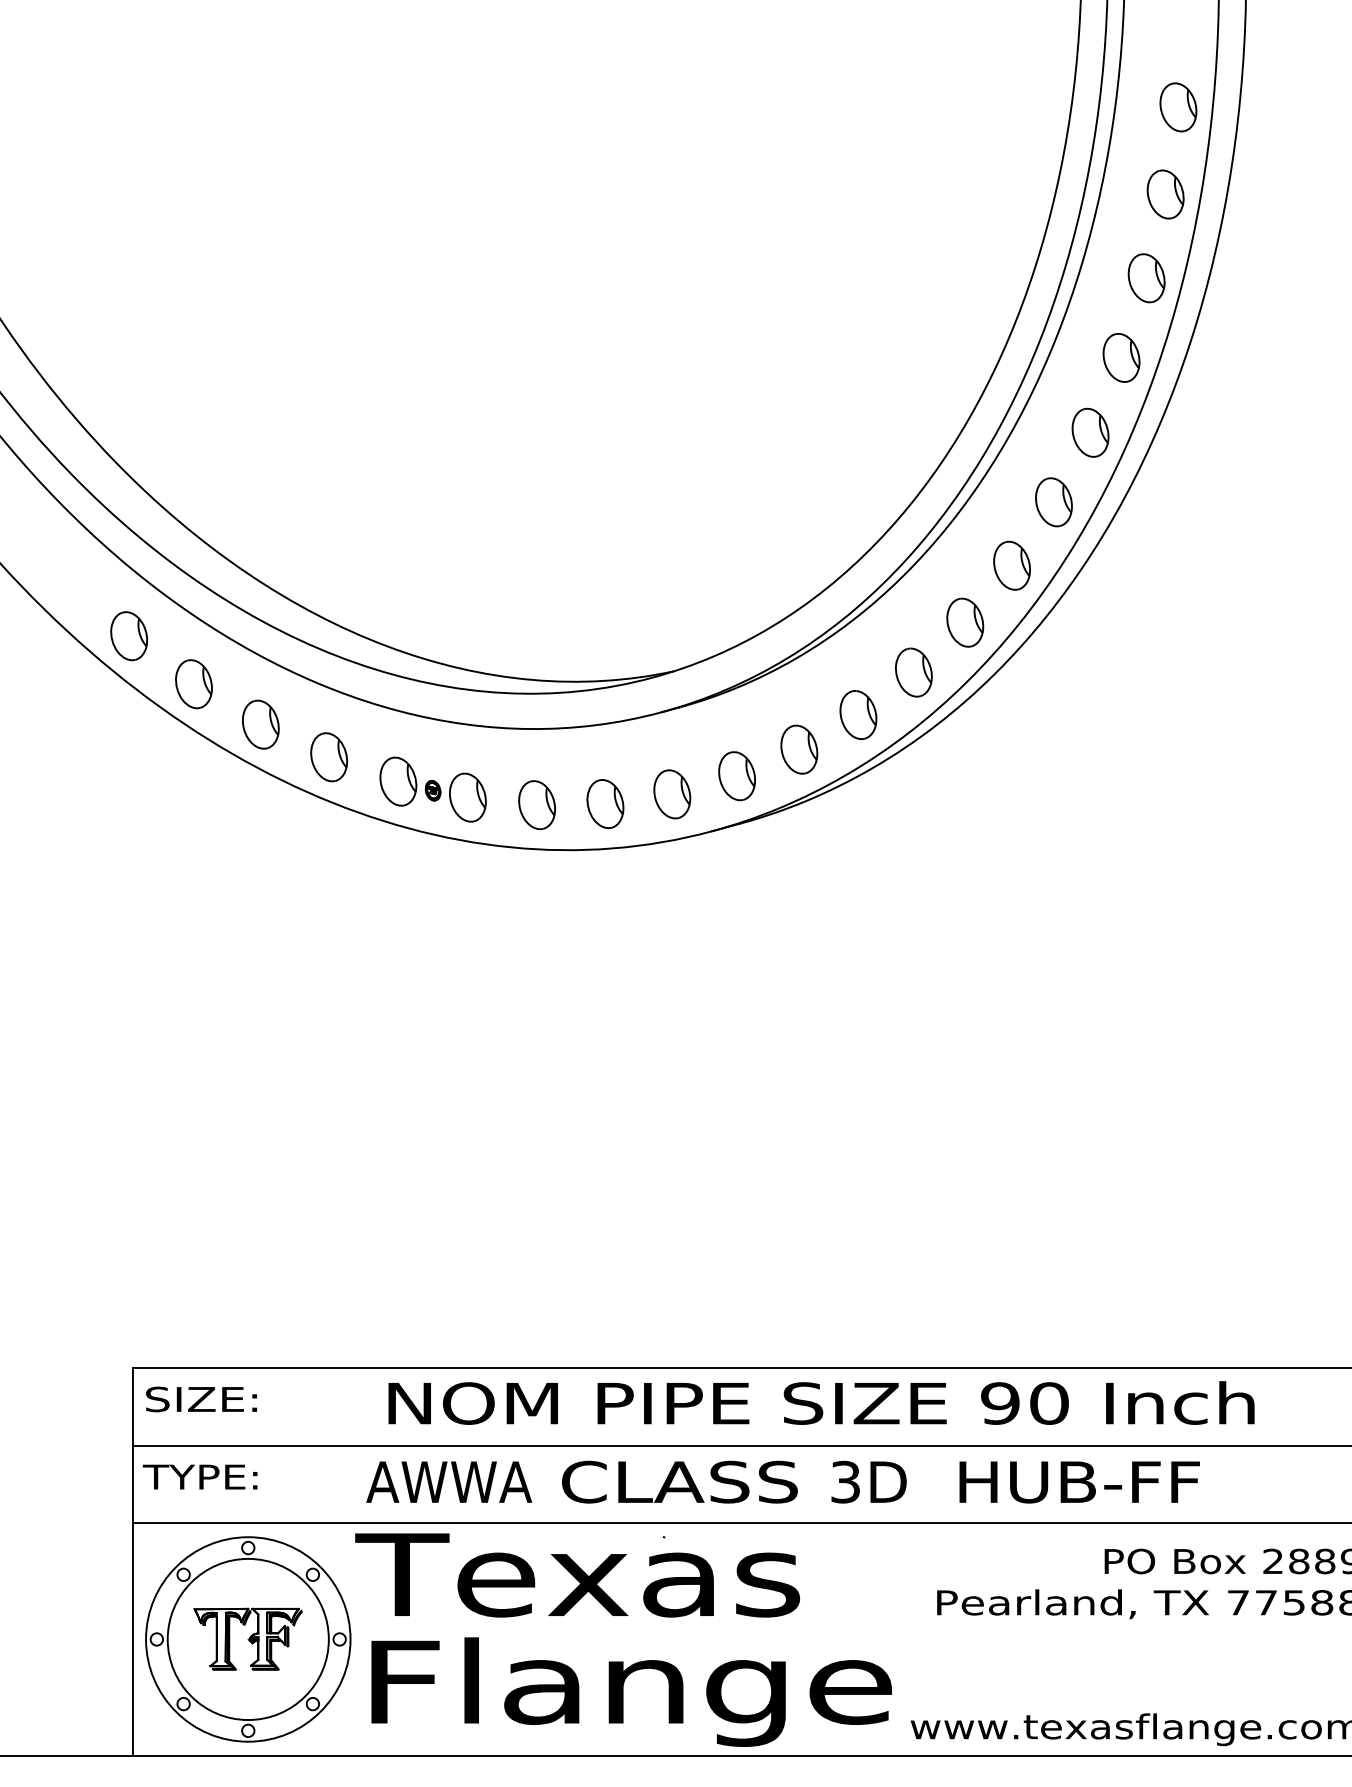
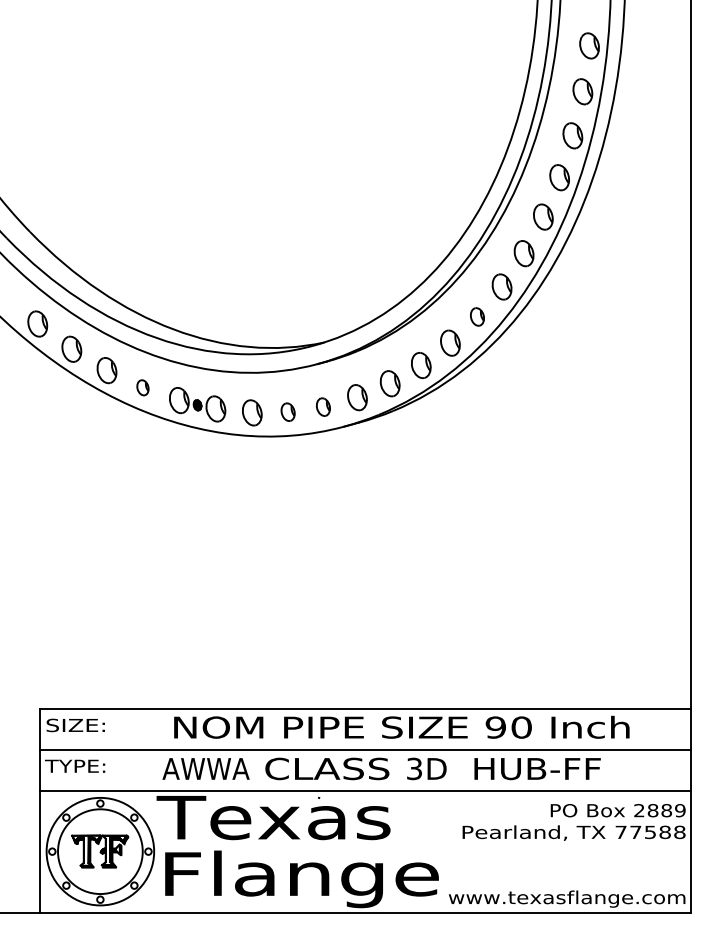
part: (965, 621) -> (477, 316), size x0.7
part: (328, 756) -> (142, 387), size x0.6
part: (672, 792) -> (323, 406), size x0.7
part: (604, 802) -> (287, 411), size x0.7

